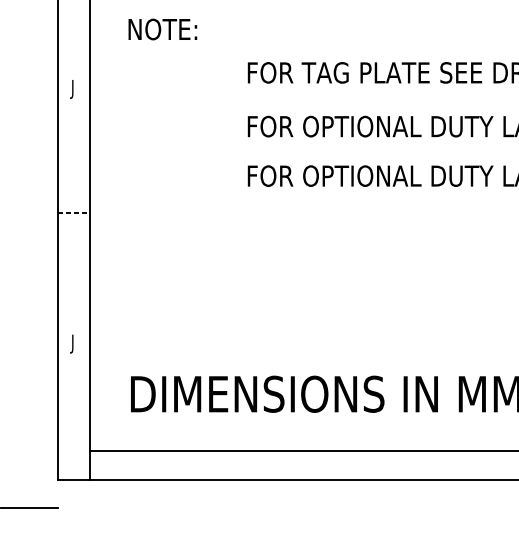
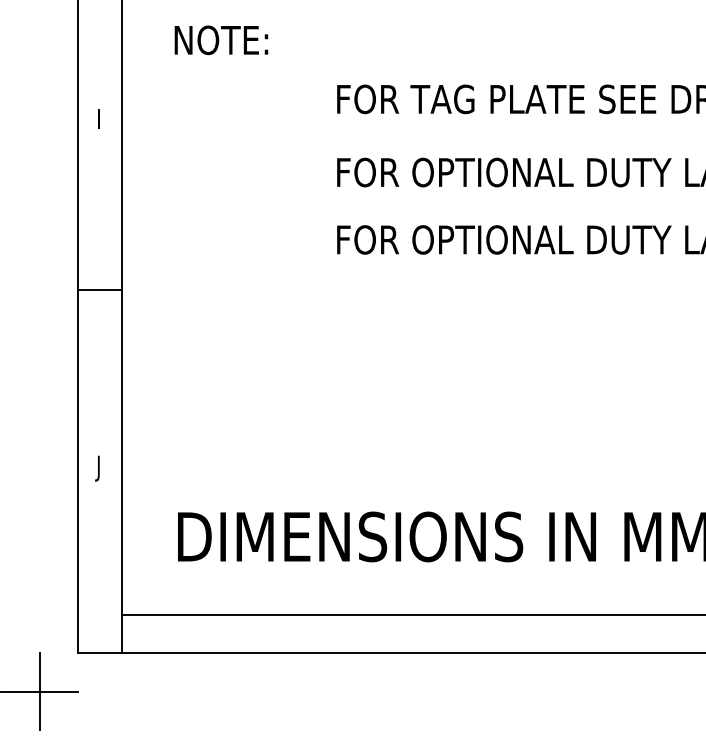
text: (71, 89) -> (97, 121), J -> I
line: (74, 213) -> (100, 290), dashed -> solid
line: (29, 507) -> (39, 691), added

